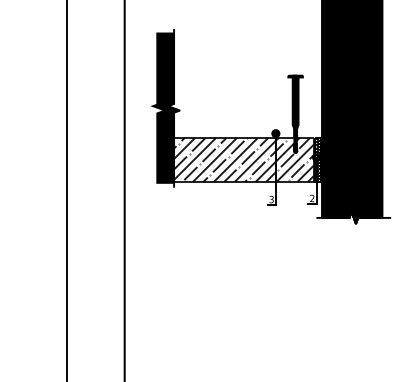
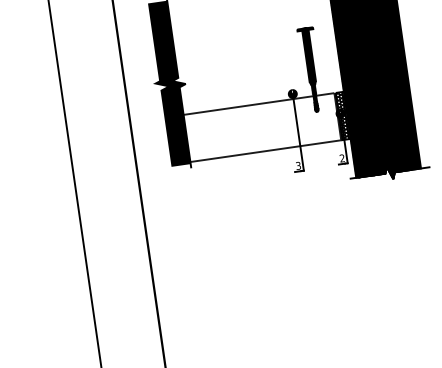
hatch: (239, 159) -> (257, 127), removed

